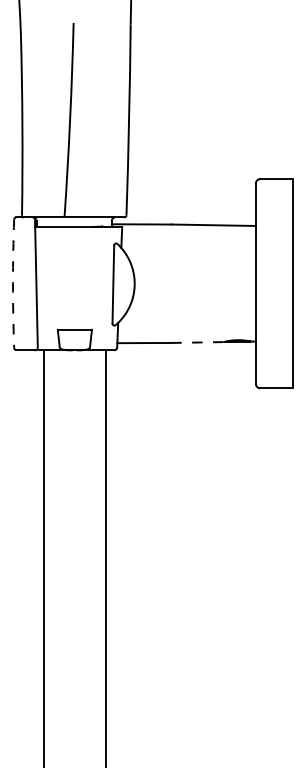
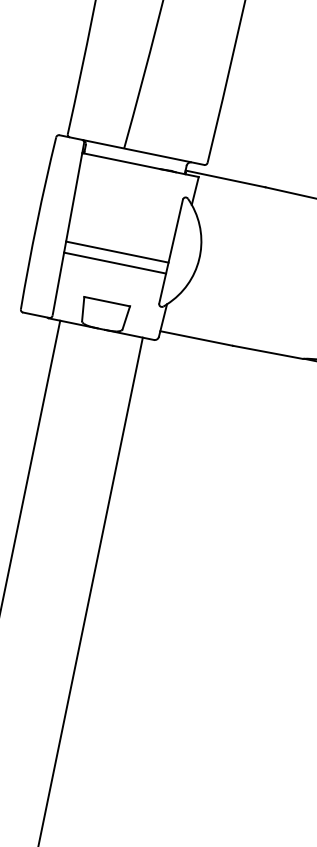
arc: (13, 283) -> (37, 222), dashed -> solid
line: (74, 292) -> (116, 251), added
line: (74, 301) -> (114, 263), added
line: (197, 342) -> (267, 352), dashed -> solid

